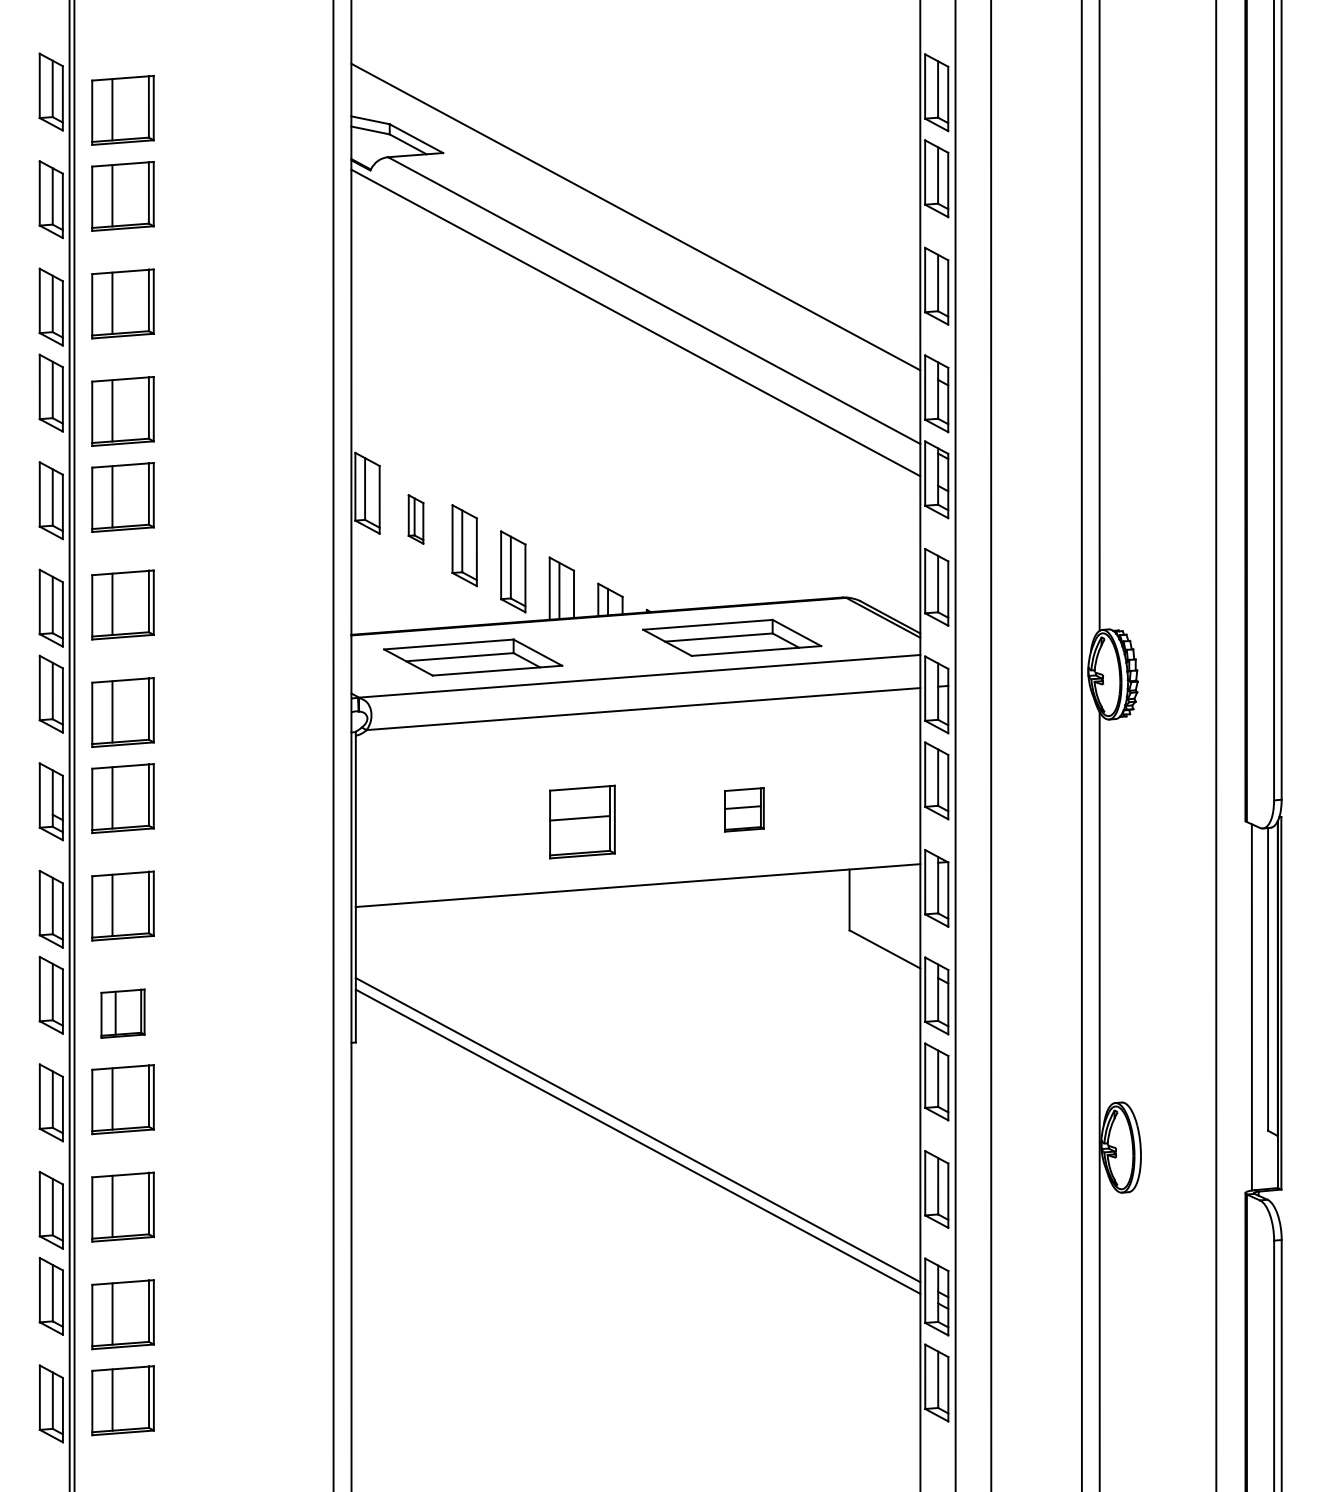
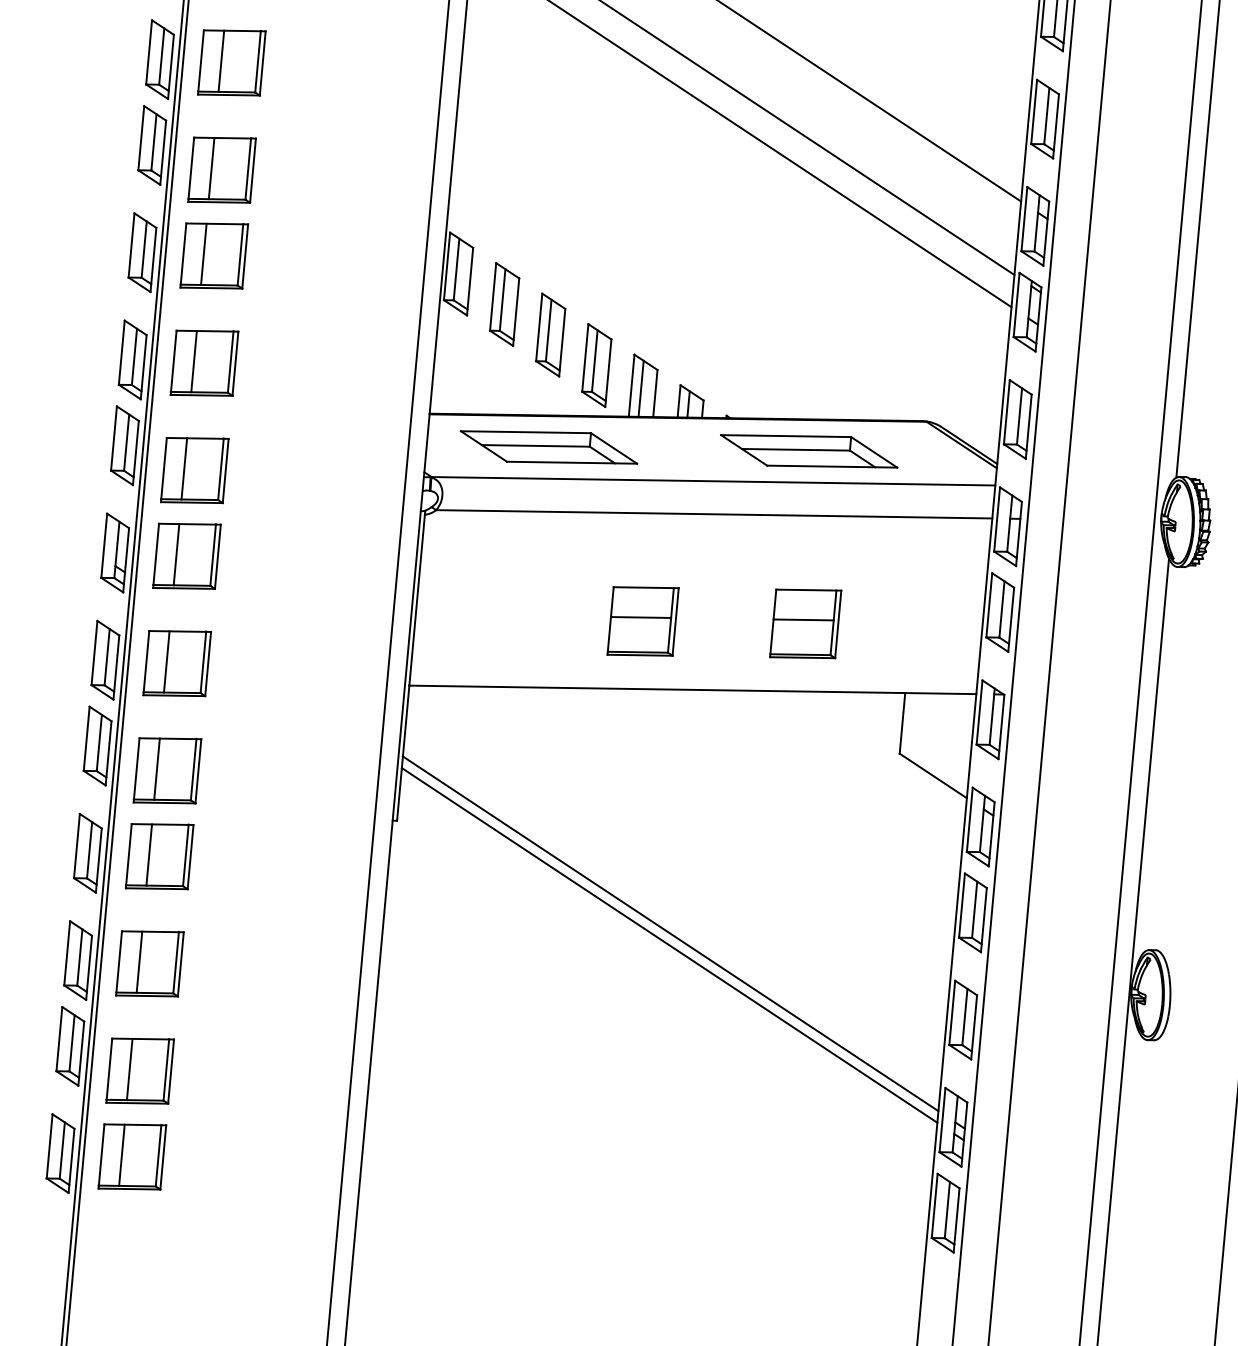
part: (415, 519) -> (504, 304), size x1.67
part: (744, 809) -> (805, 623), size x1.67
part: (122, 1013) -> (166, 770), size x1.43

